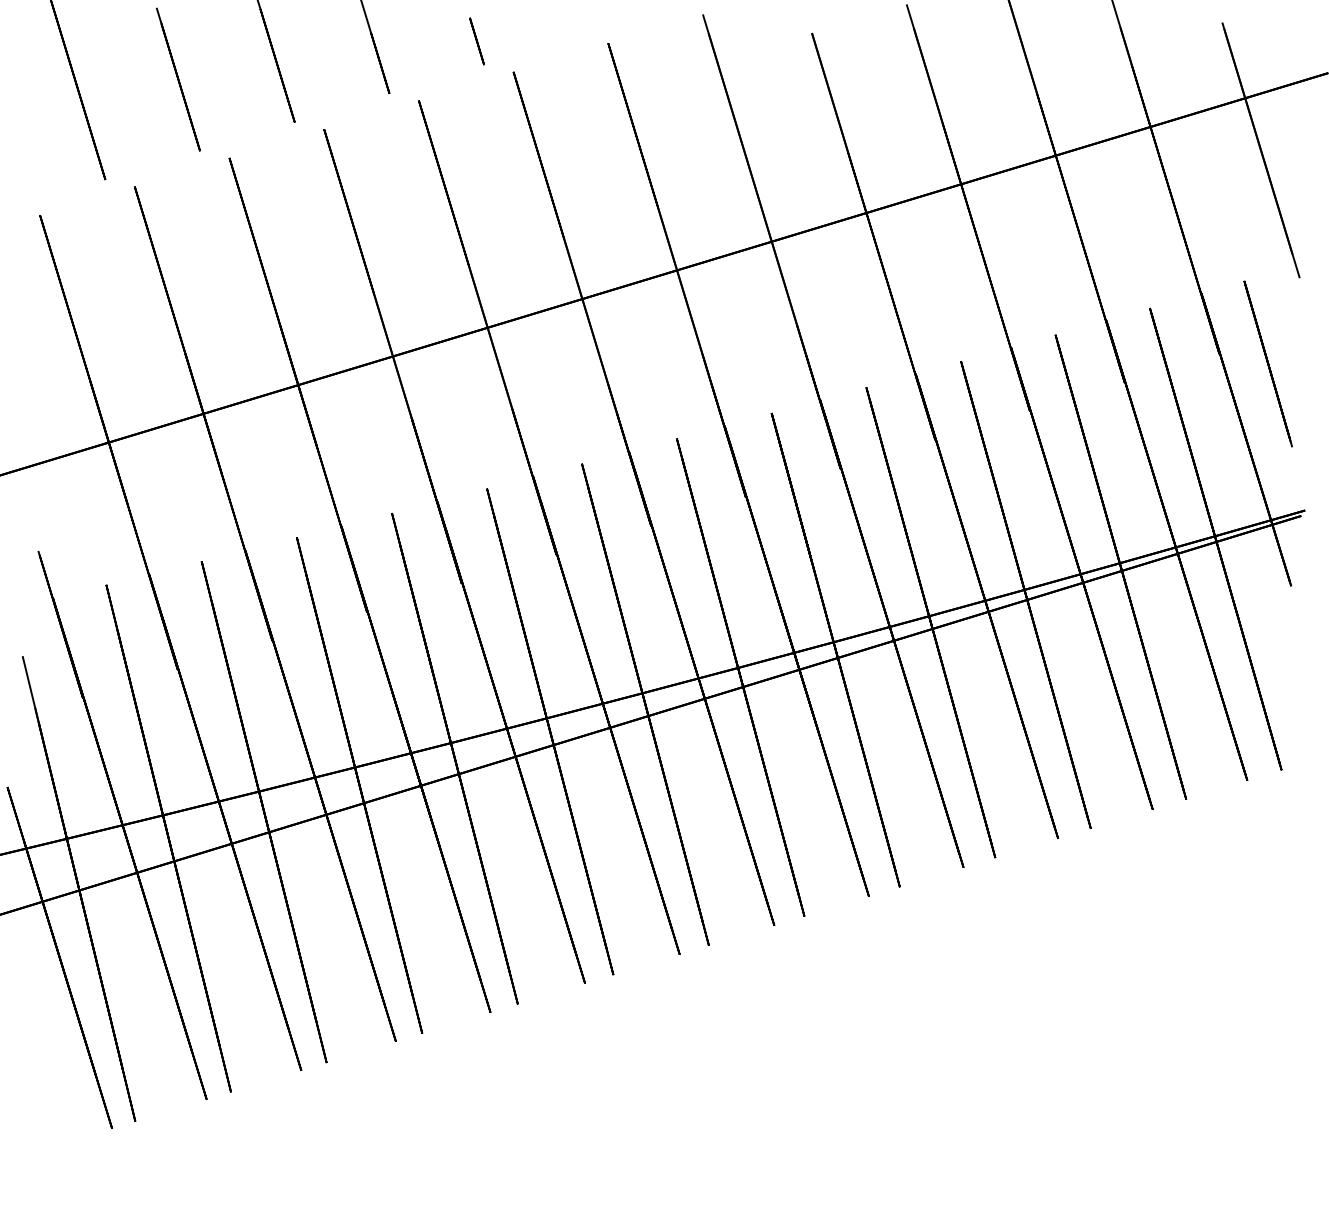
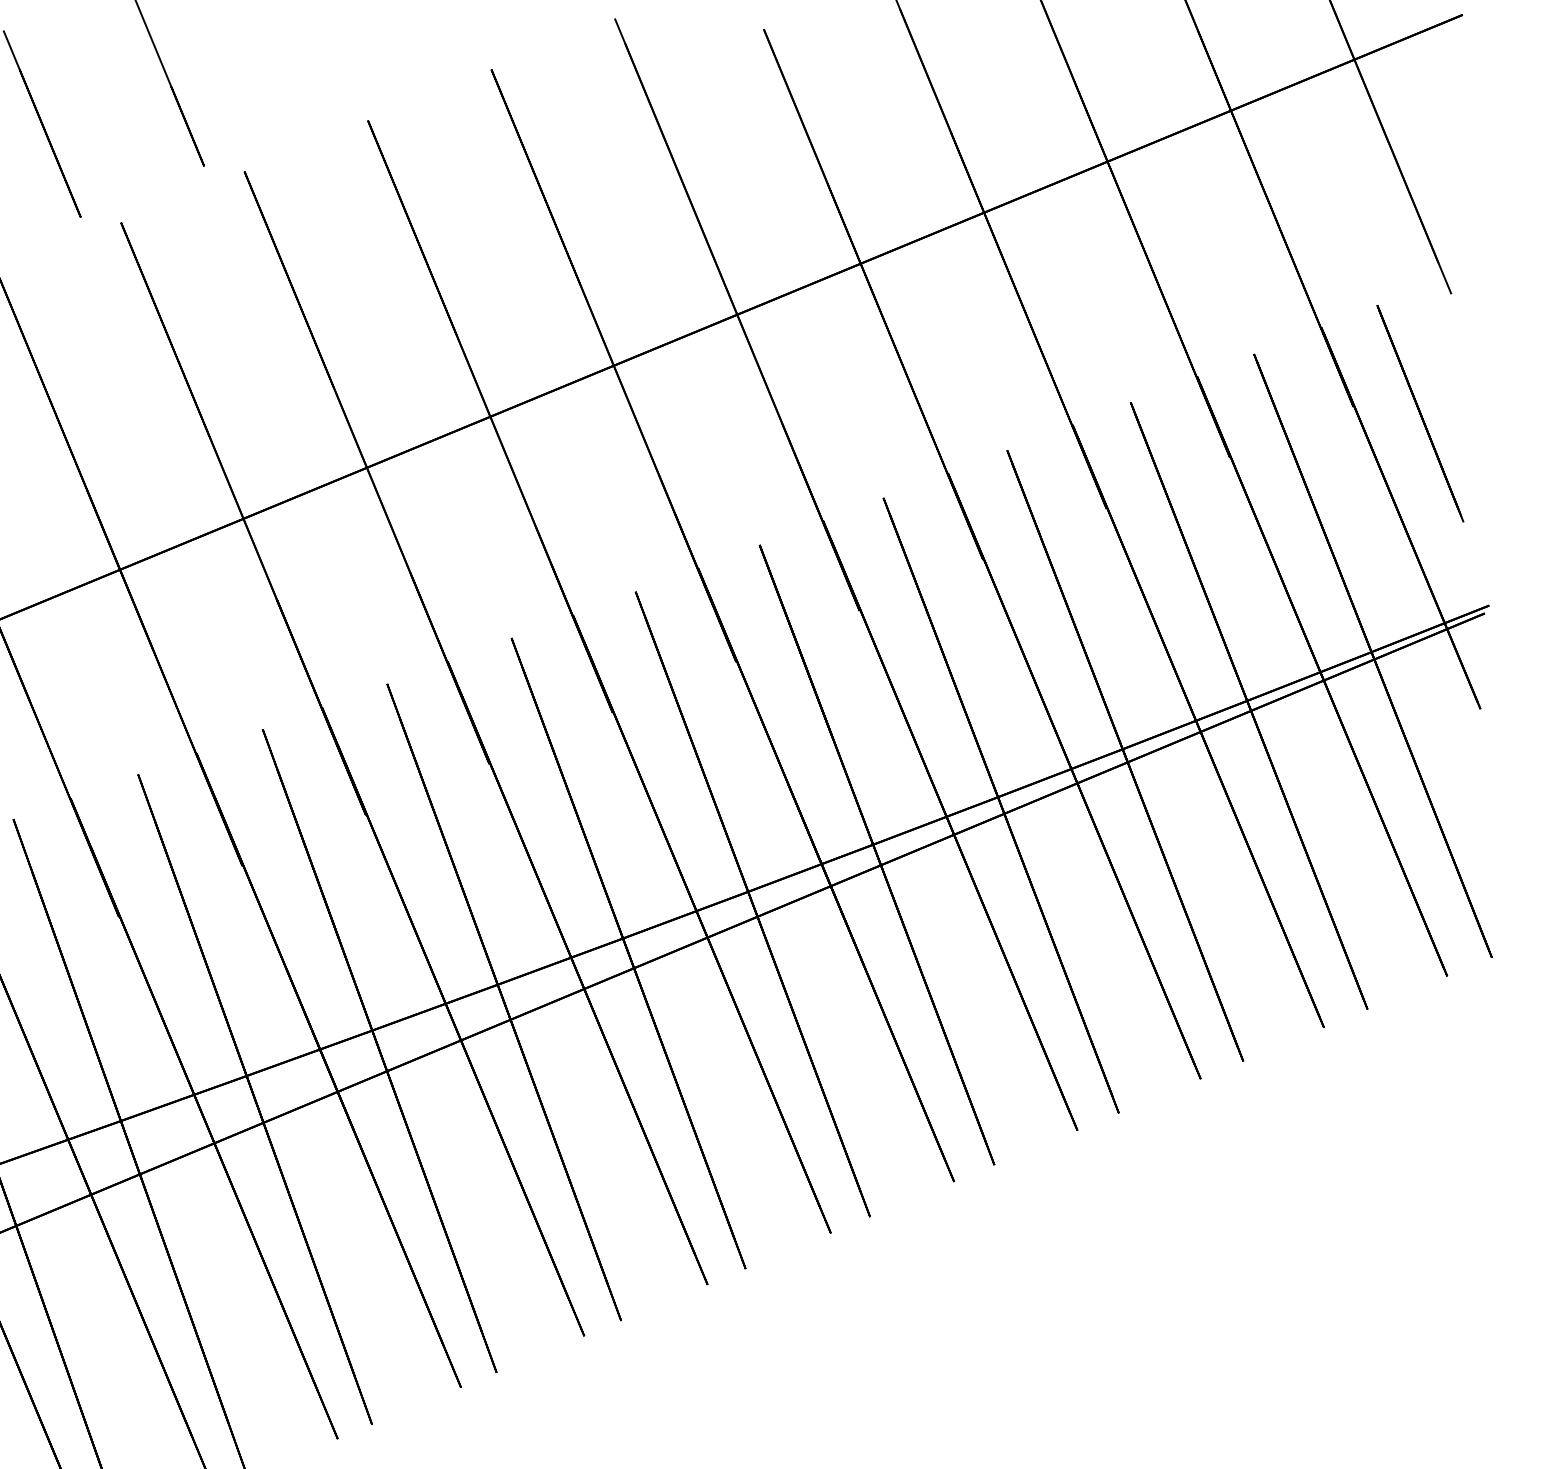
line: (476, 41) -> (314, 84), removed

